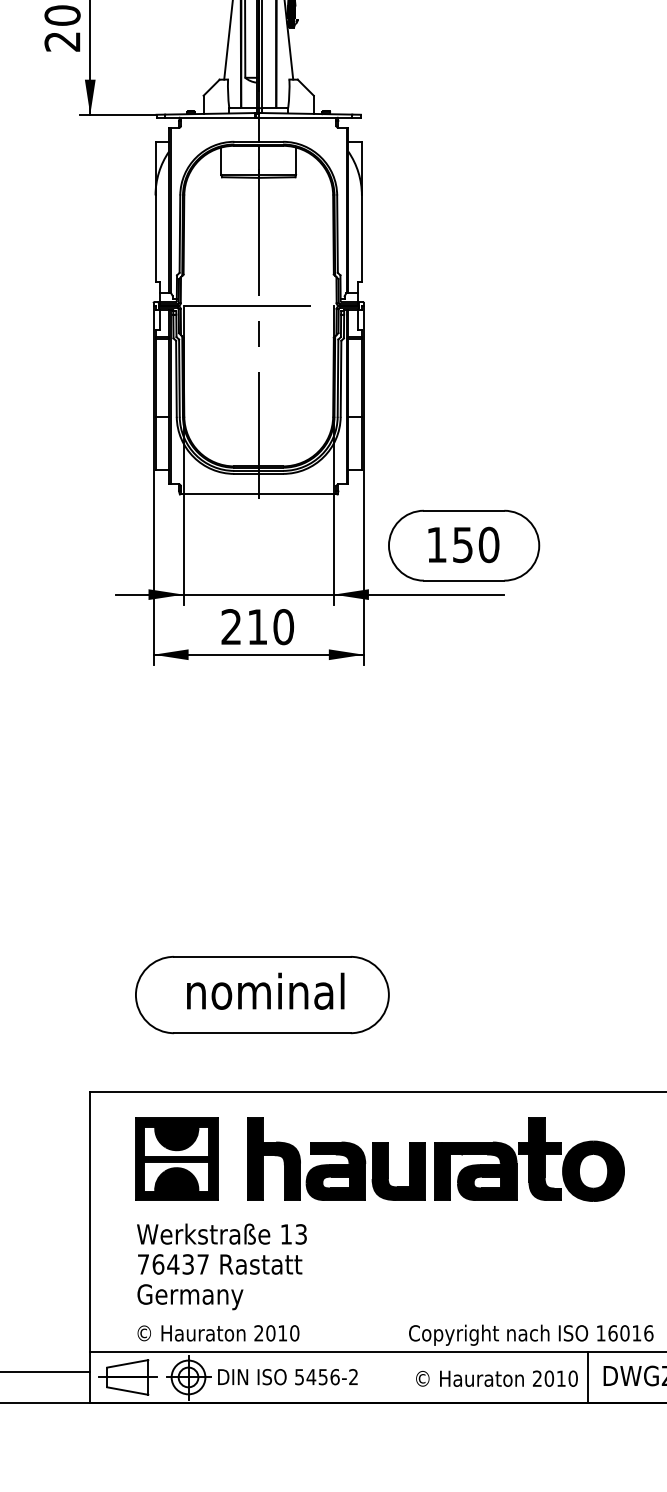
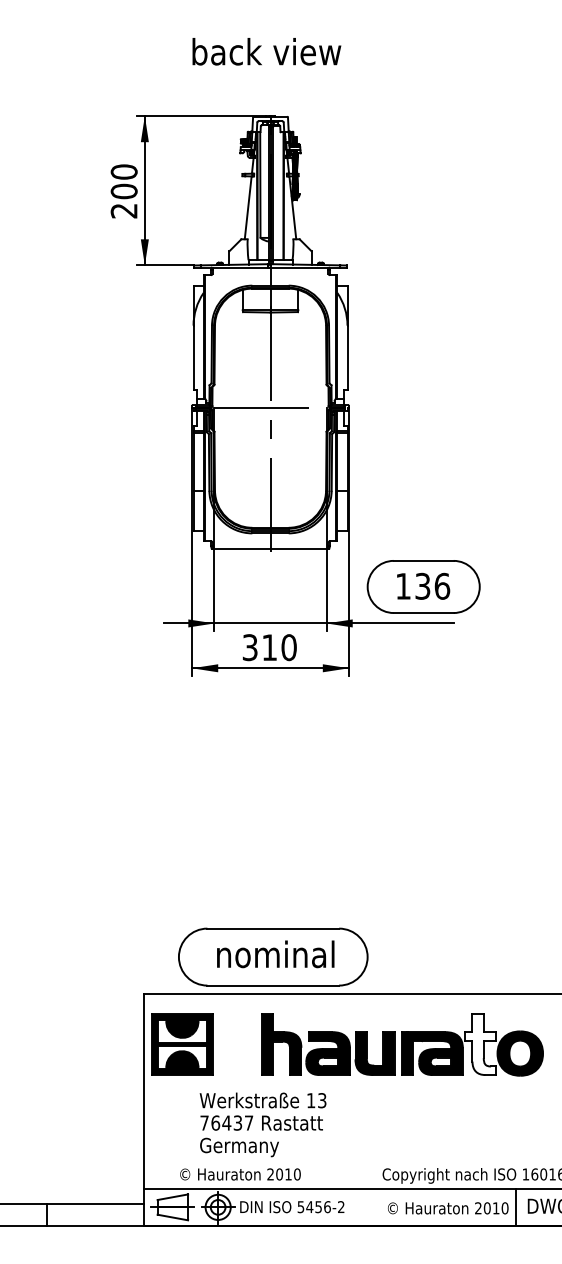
text: (477, 543) -> (433, 585), 150 -> 136
text: (230, 626) -> (249, 647), 210 -> 310
part: (262, 994) -> (273, 956), moved
part: (176, 1159) -> (182, 1044), moved
fill: (538, 1159) -> (479, 1044), removed
text: (221, 1266) -> (262, 1124), moved

